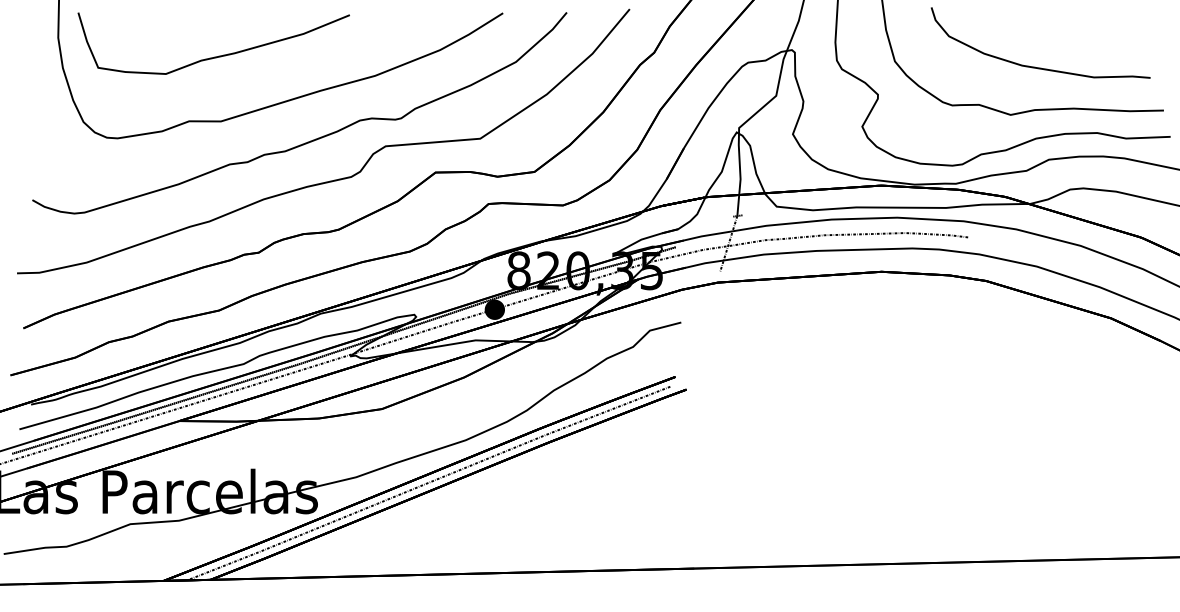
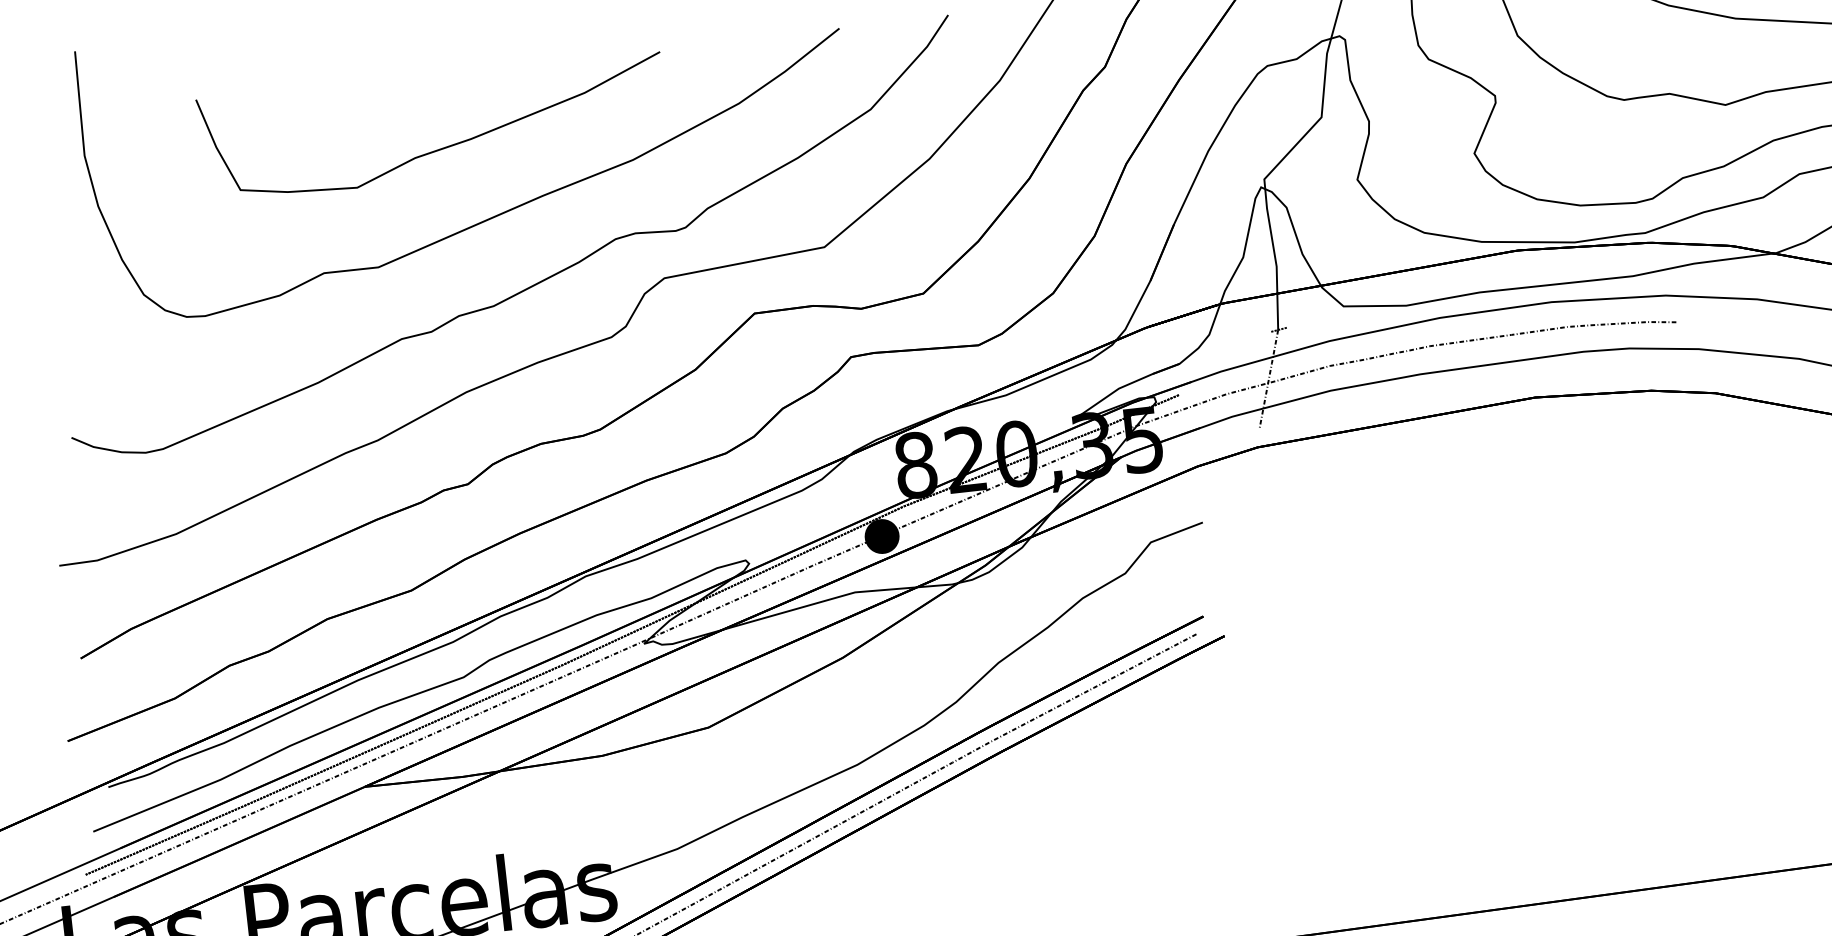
part: (218, 55) -> (443, 146), moved

